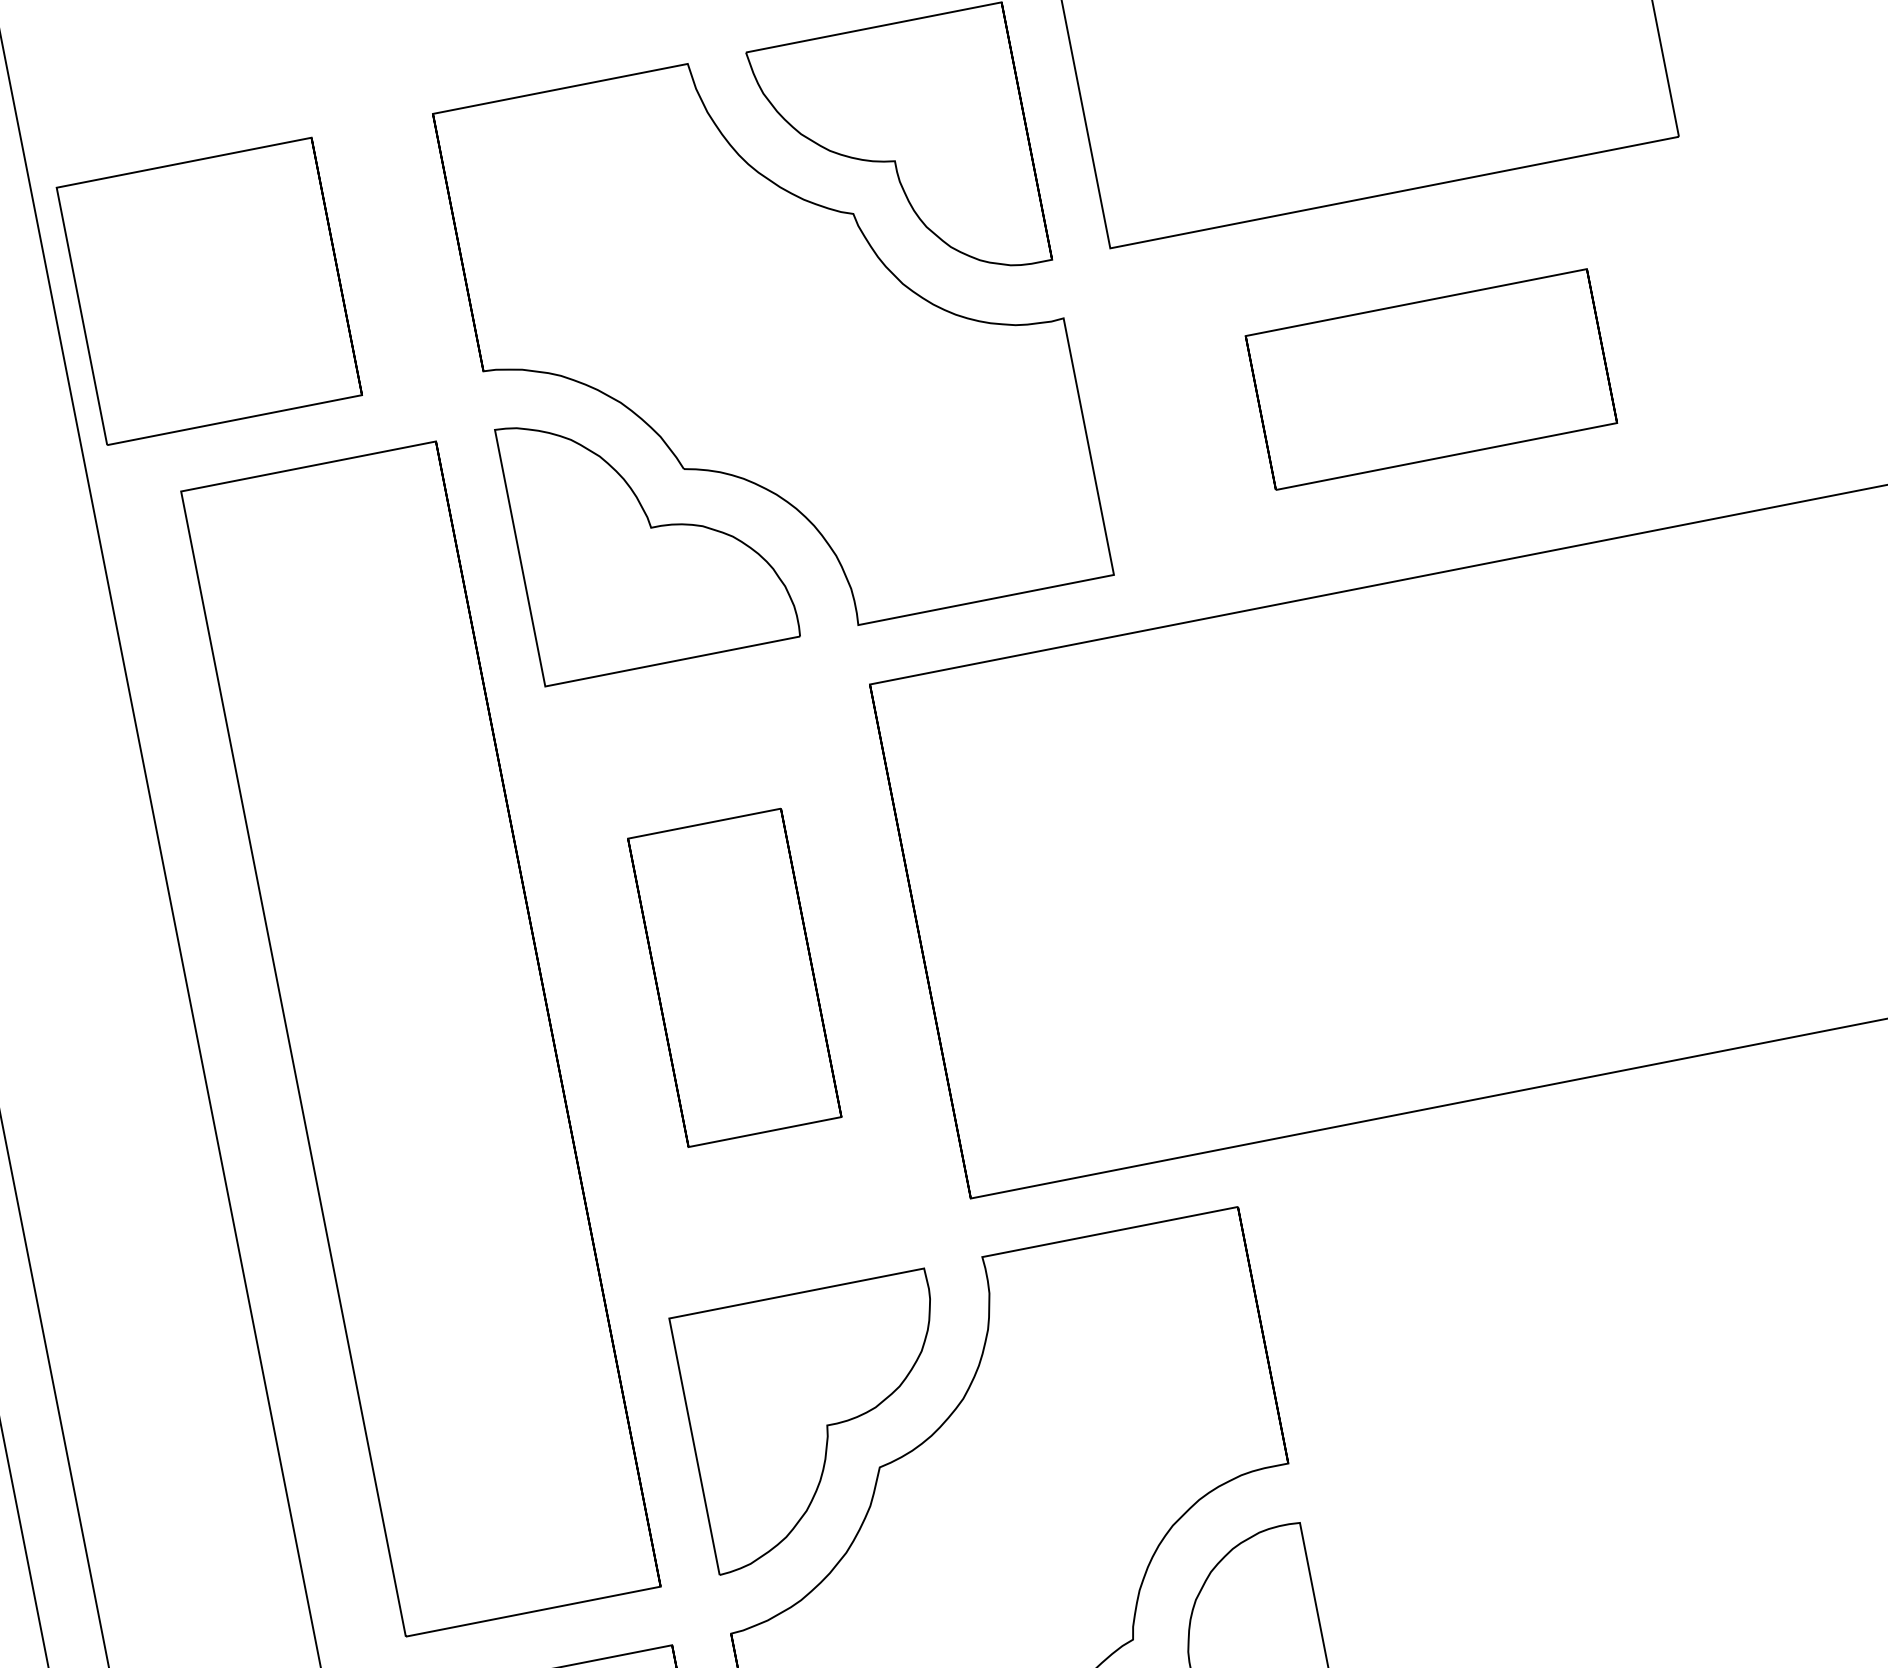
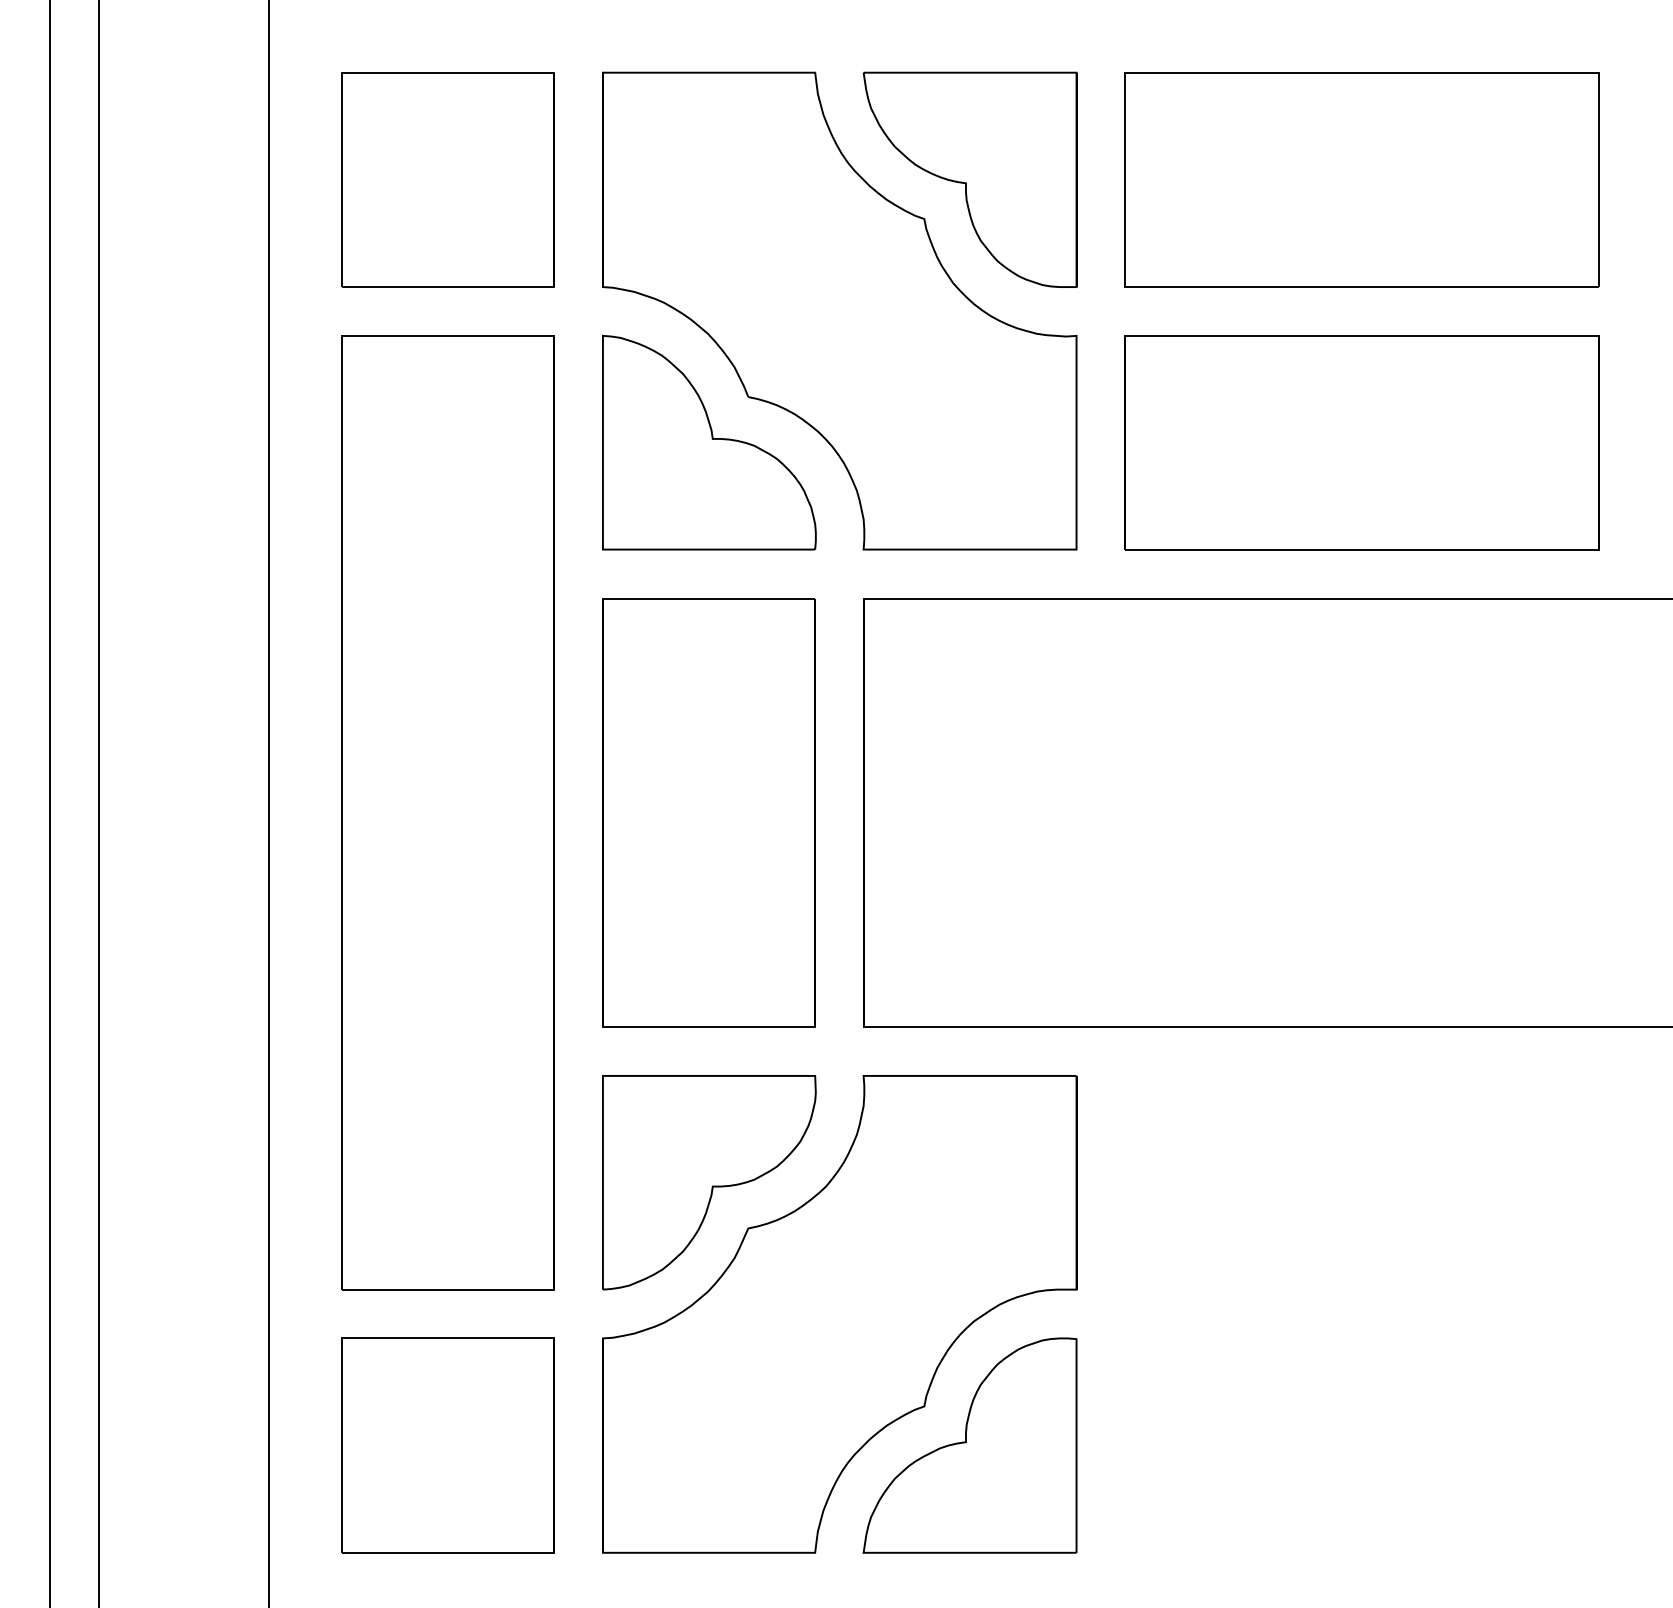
part: (209, 291) -> (447, 179), moved
part: (1430, 379) -> (1361, 442), size x1.67
part: (734, 977) -> (708, 812), size x1.67

